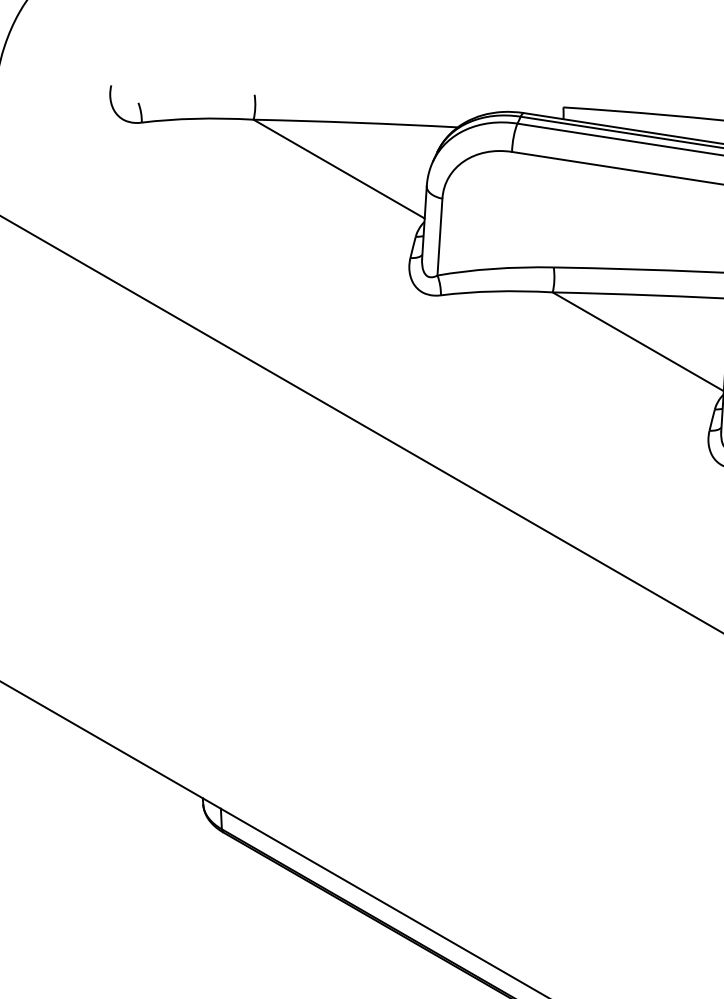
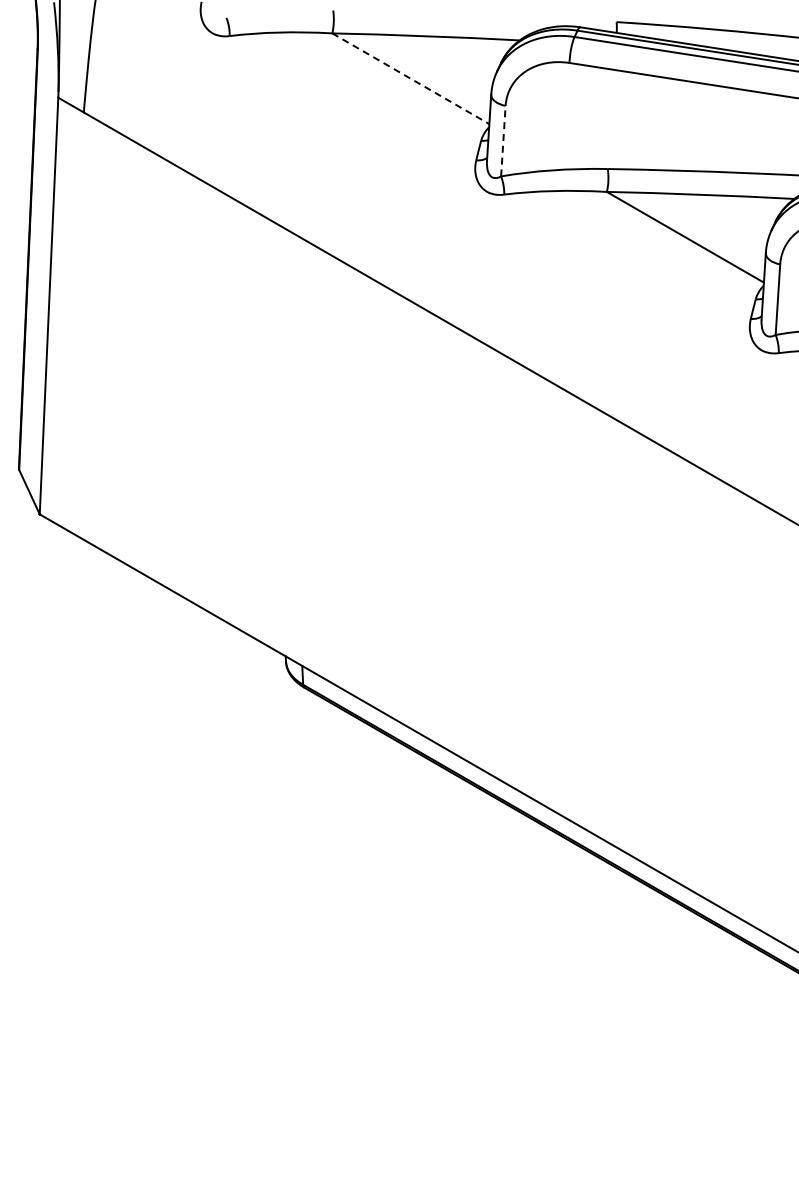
line: (338, 168) -> (410, 78), solid -> dashed
line: (440, 236) -> (503, 140), solid -> dashed

